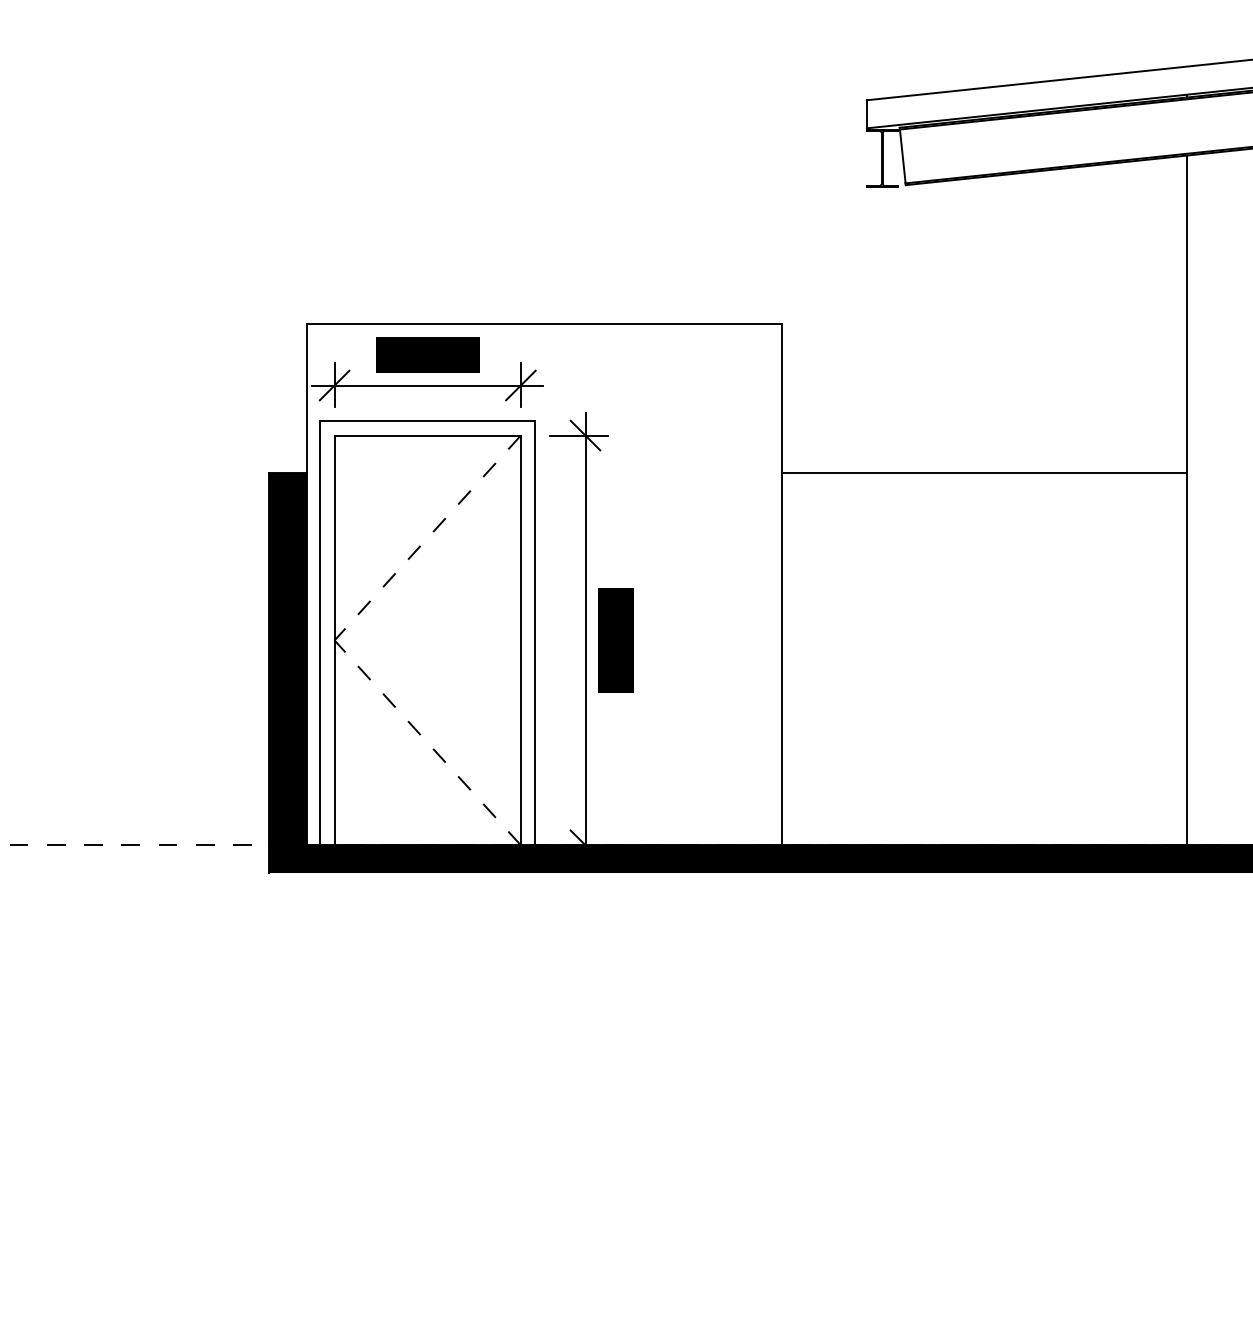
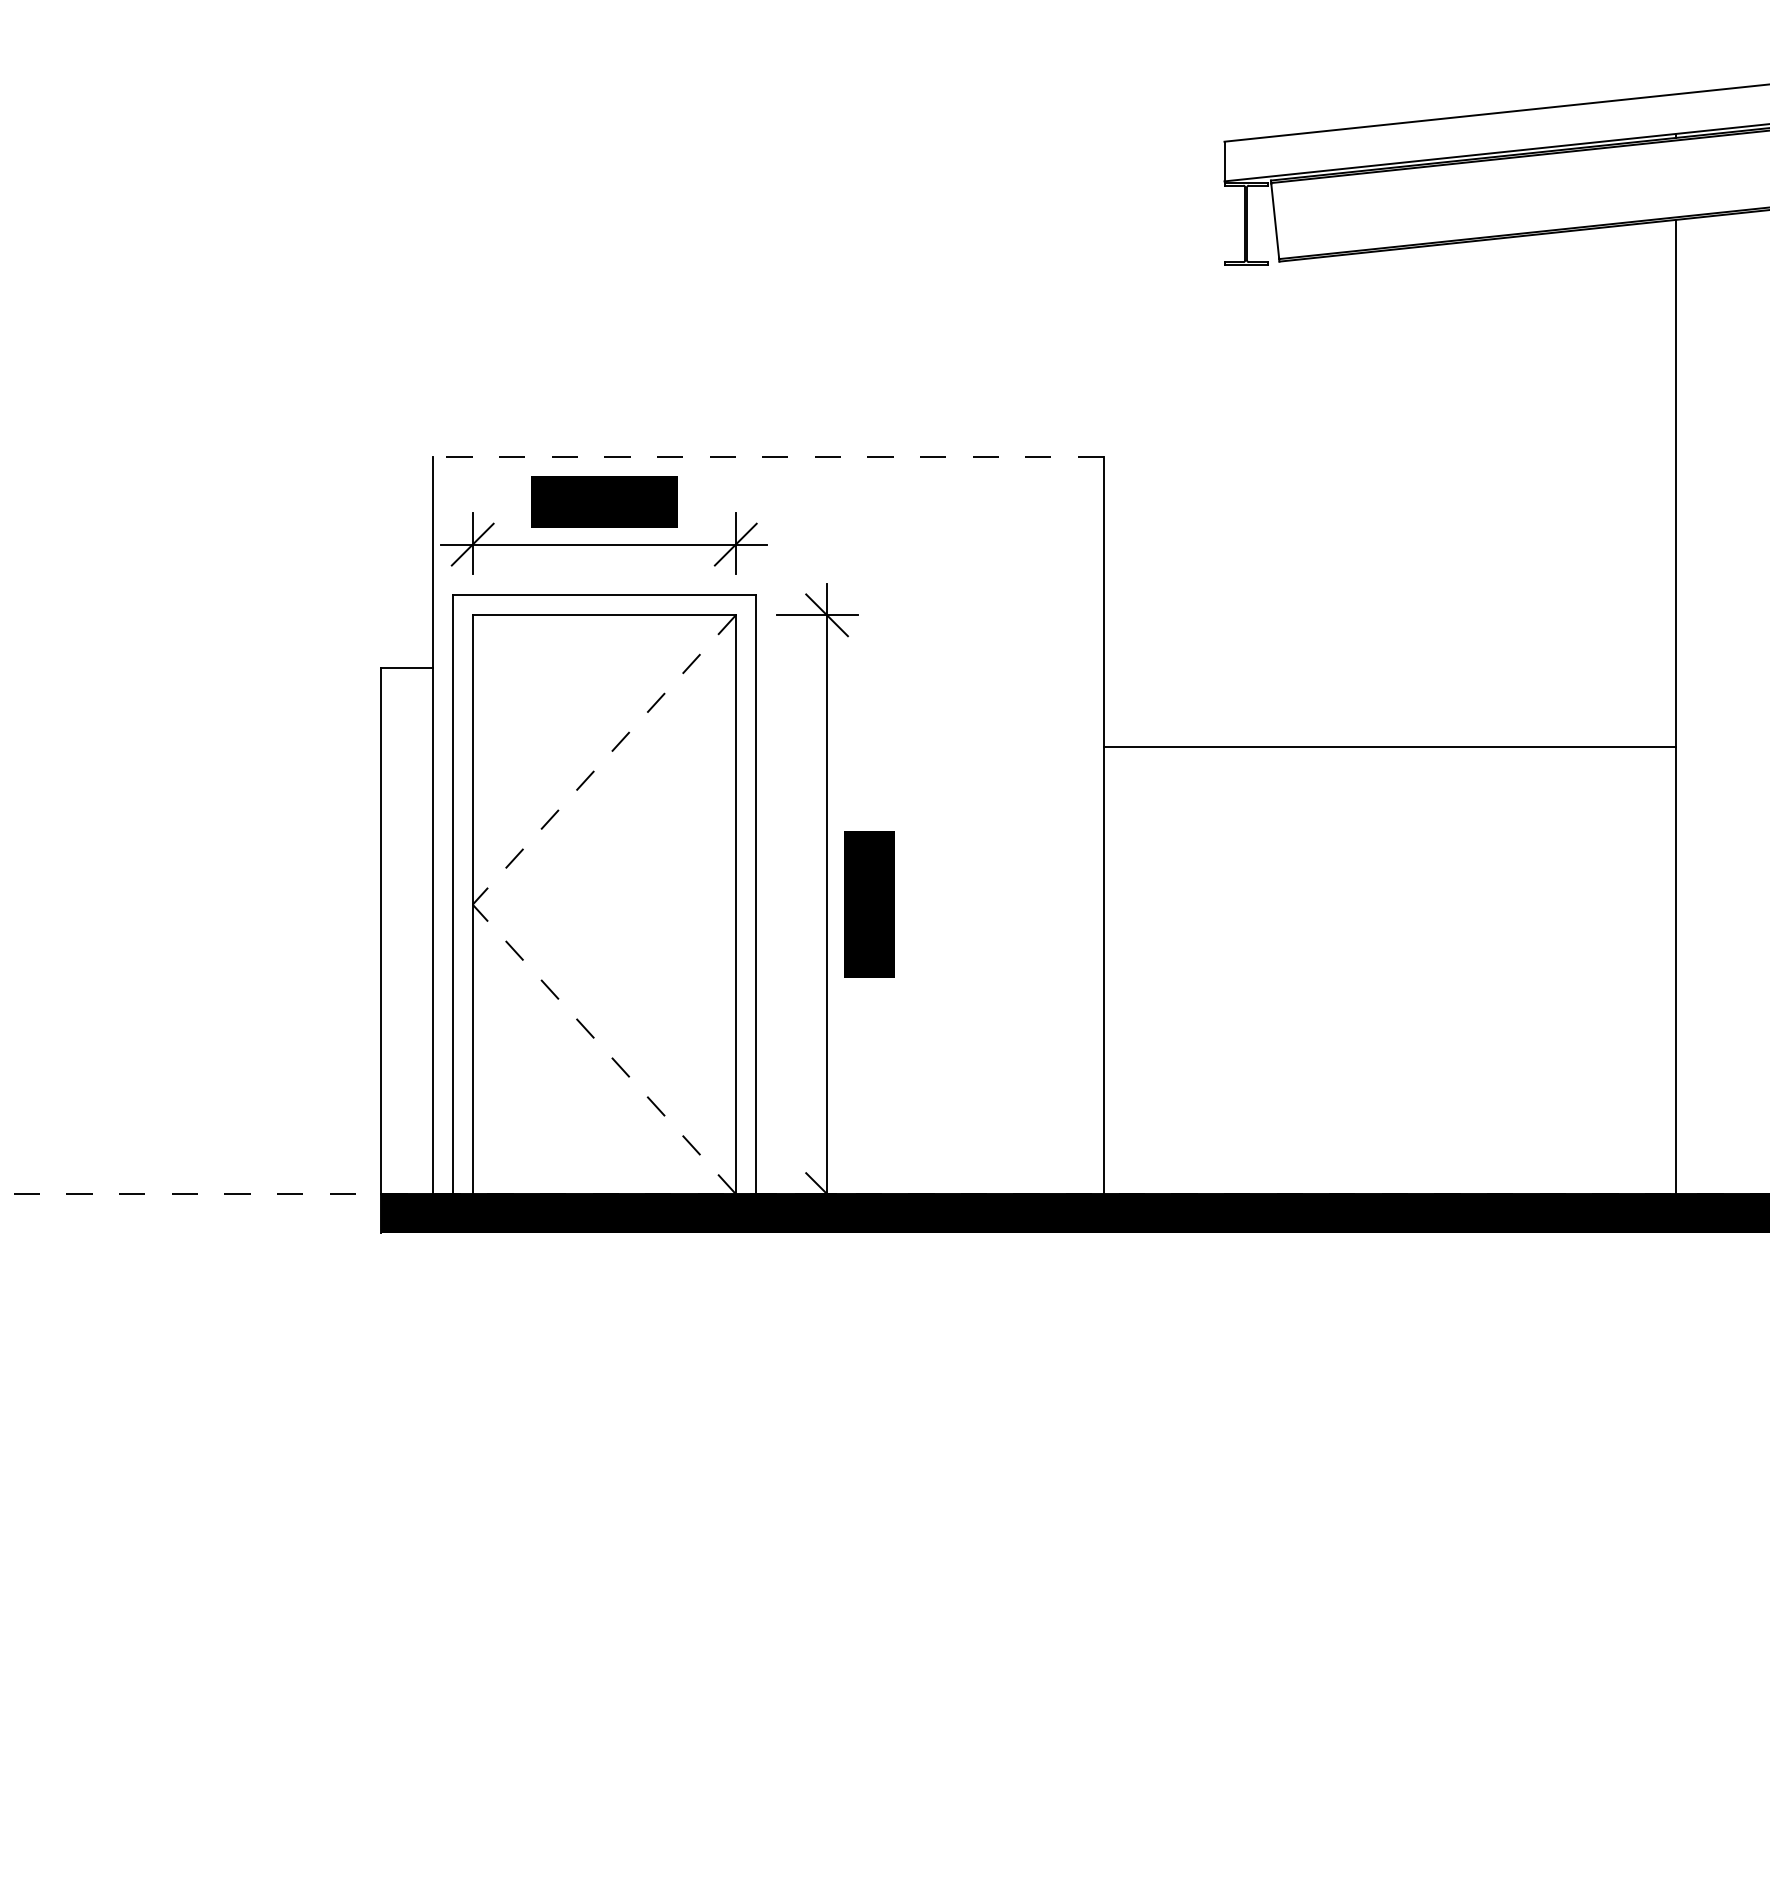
line: (543, 323) -> (767, 457), solid -> dashed
line: (983, 472) -> (1389, 746), moved
fill: (287, 658) -> (406, 930), removed

